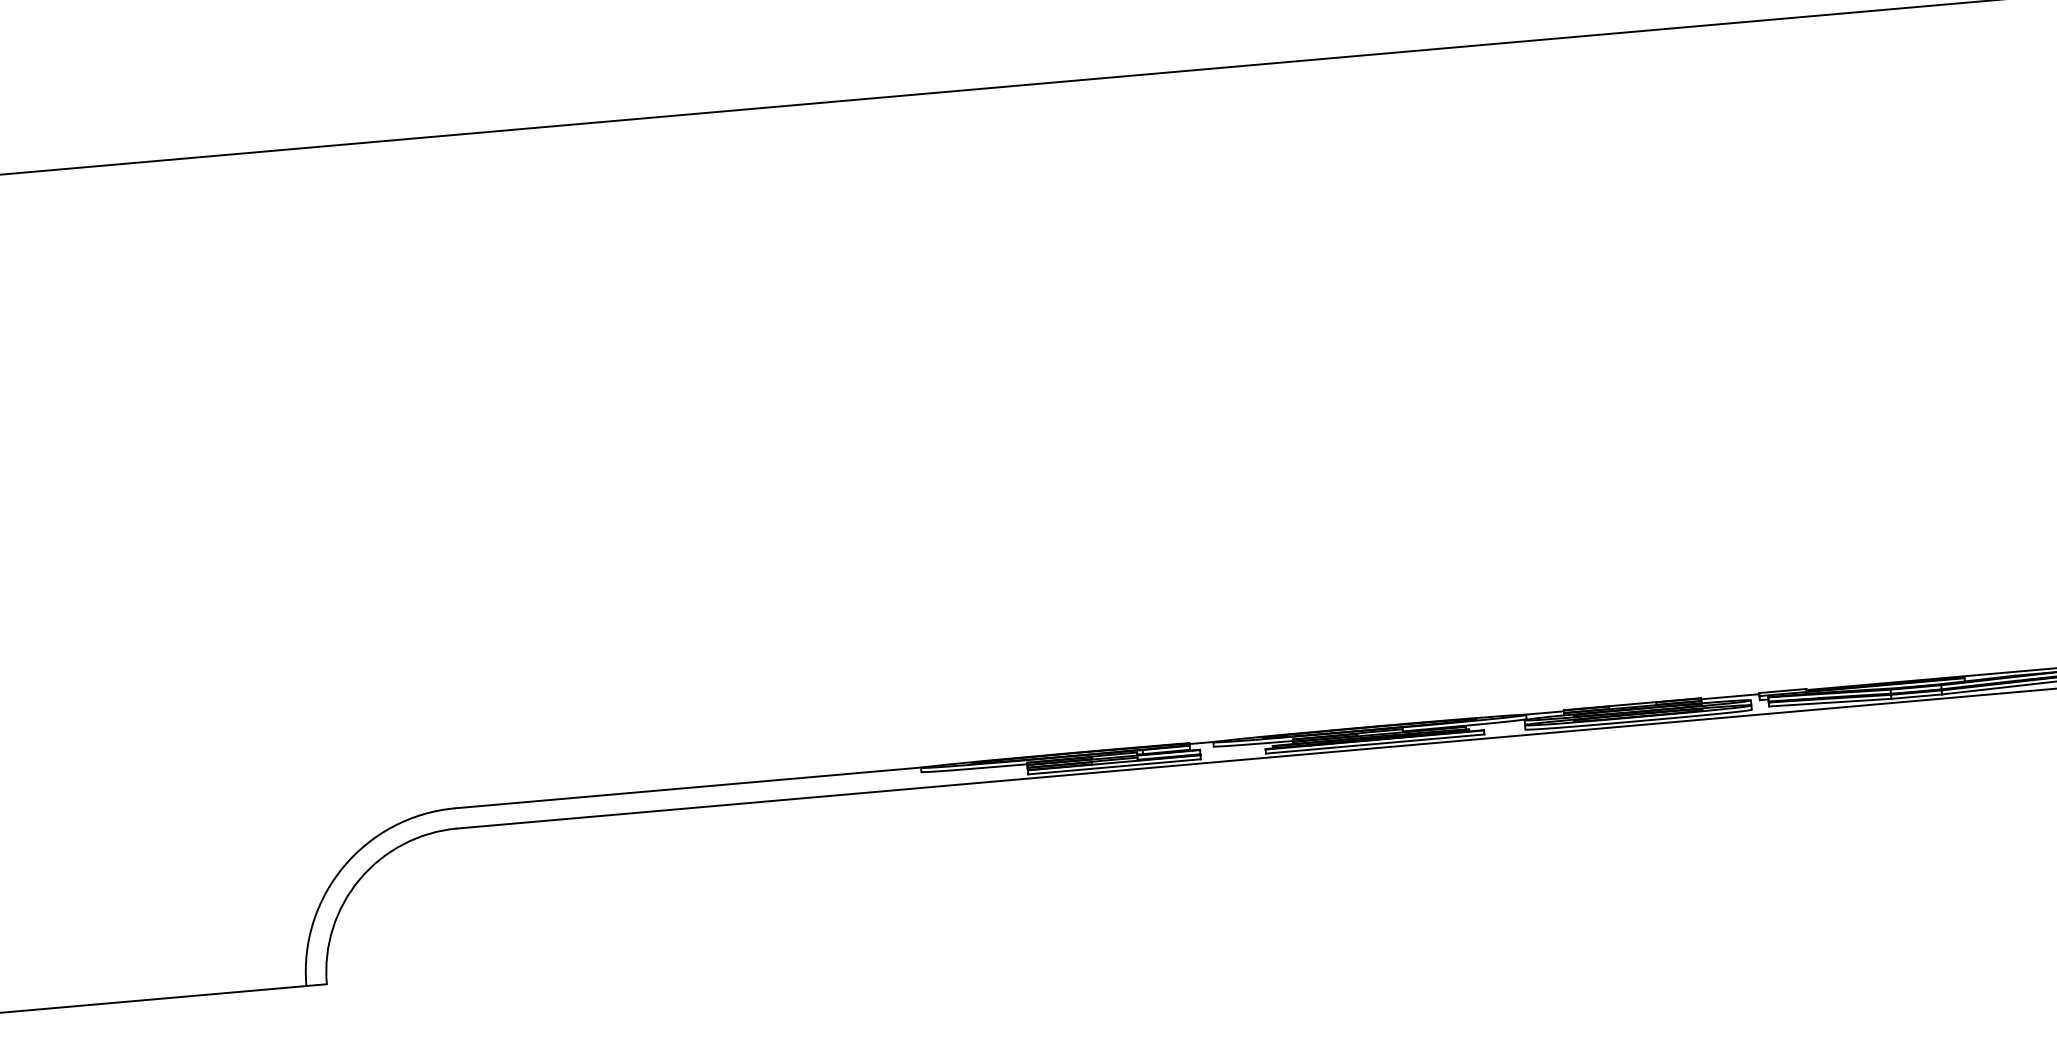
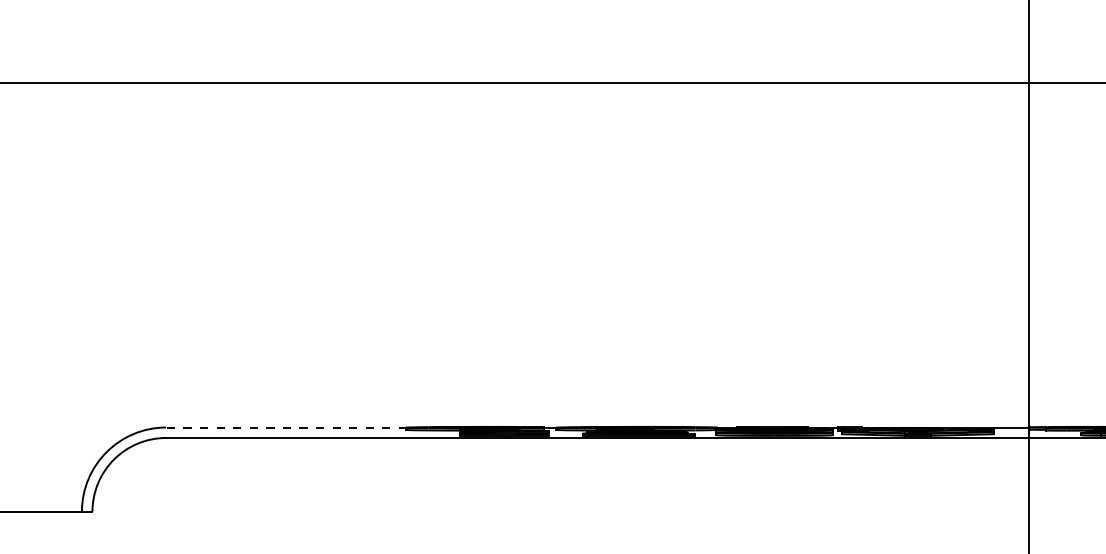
line: (689, 787) -> (286, 427), solid -> dashed

